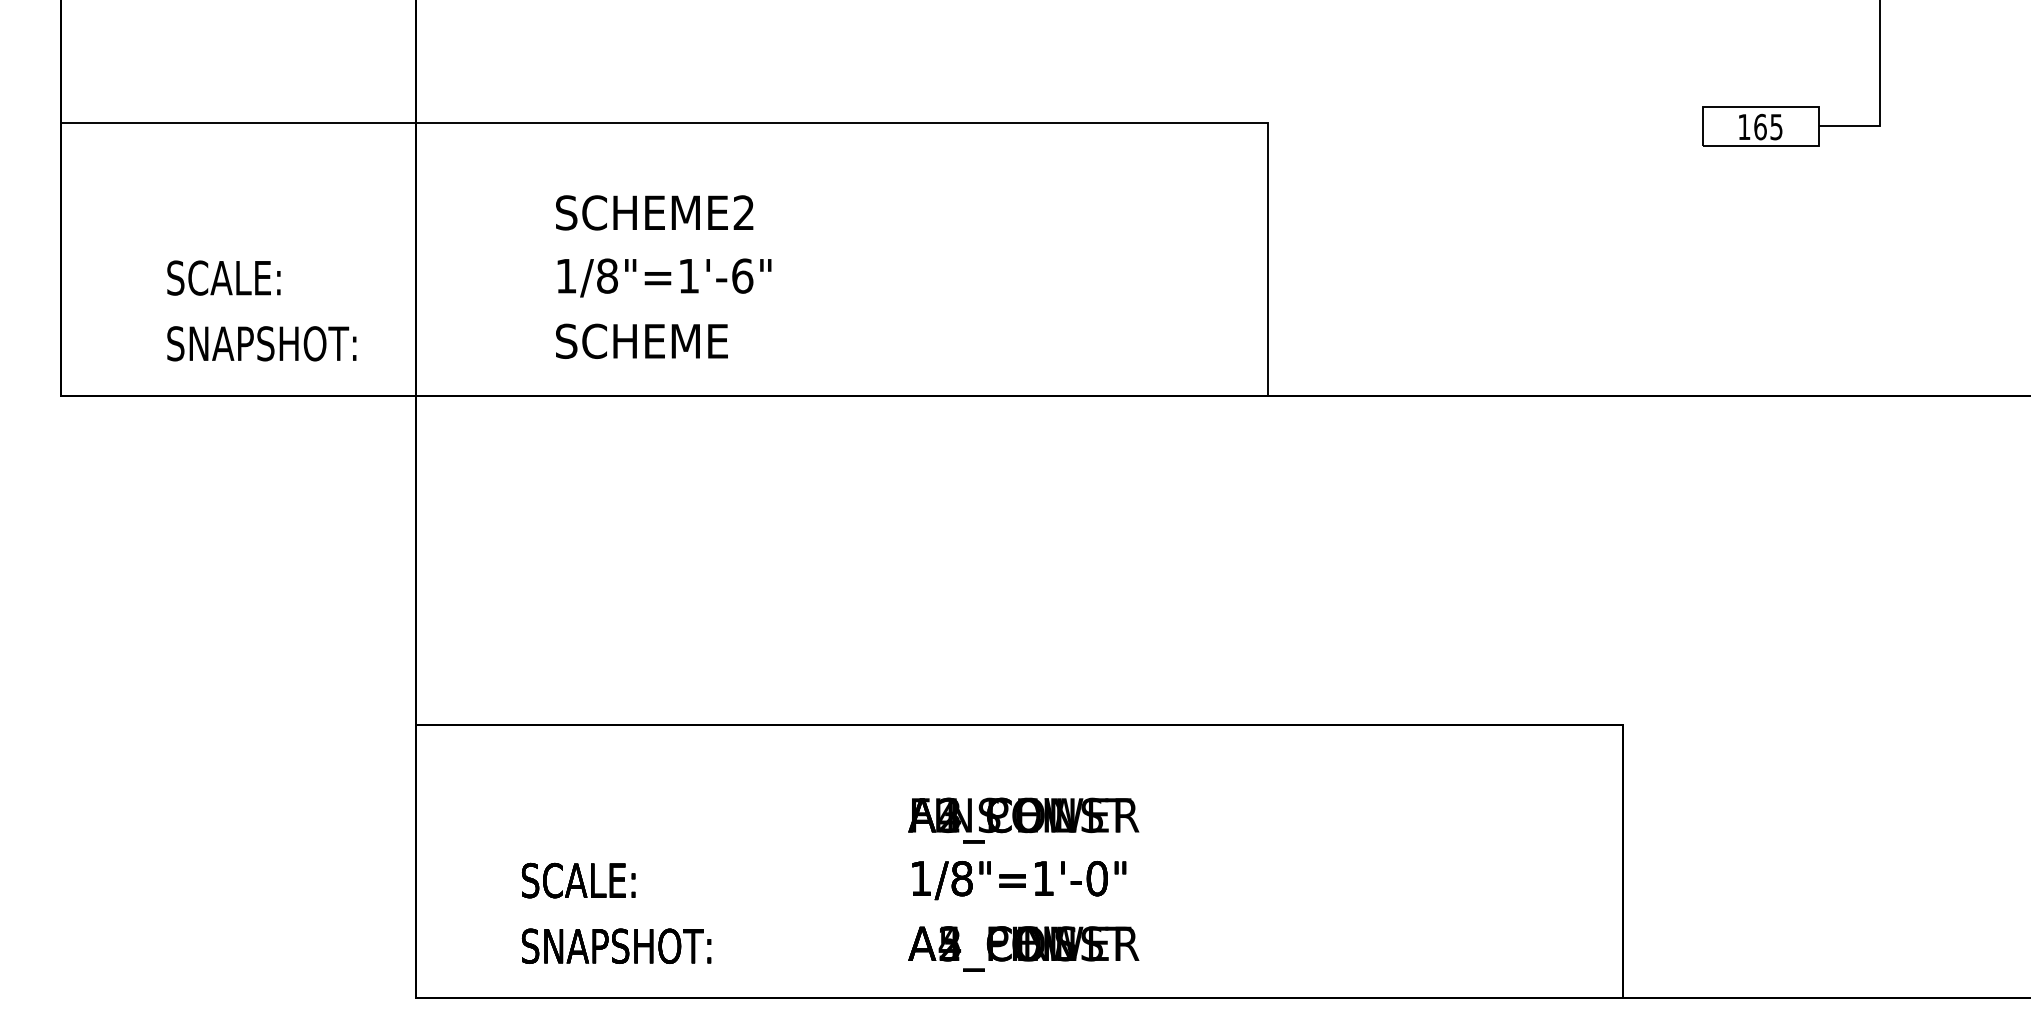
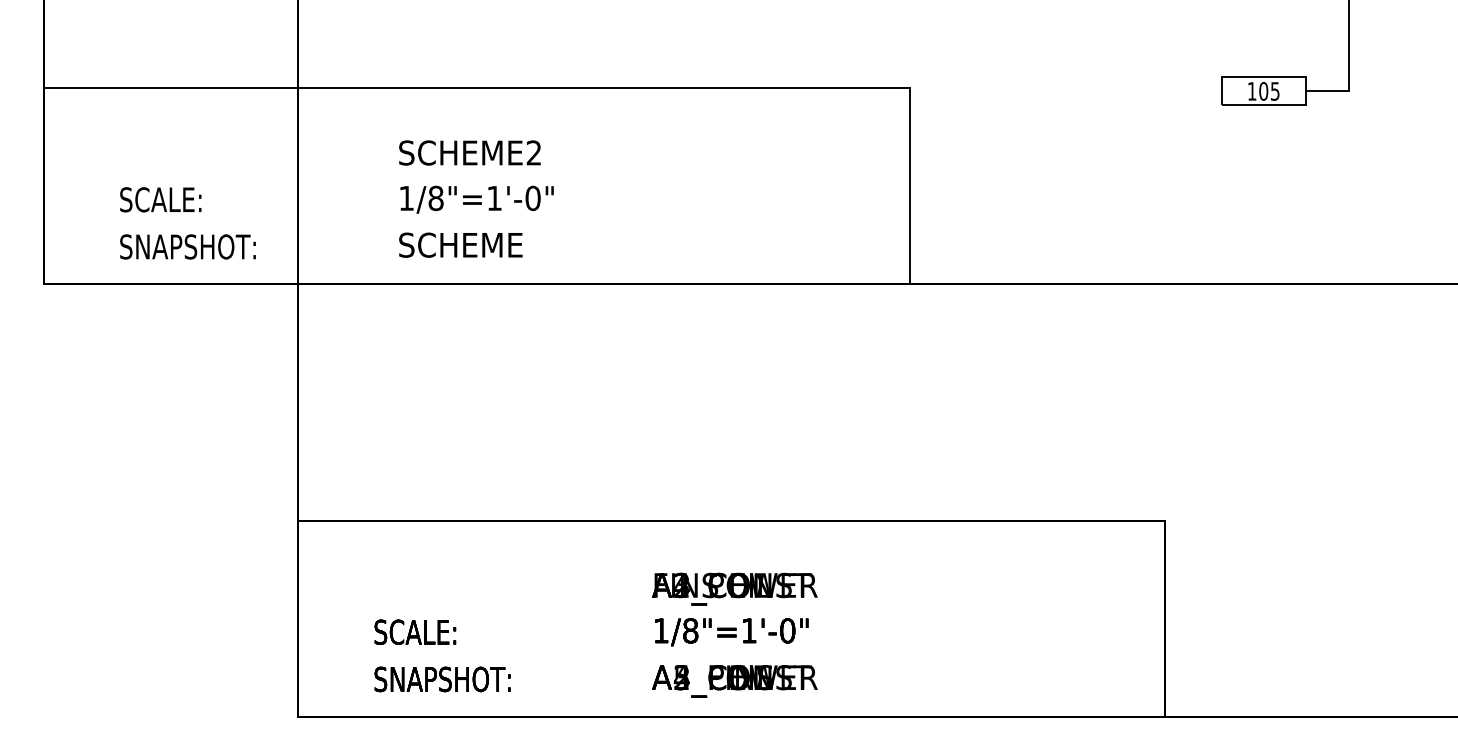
text: (1760, 126) -> (1263, 90), 165 -> 105
text: (742, 275) -> (533, 197), 1/8"=1'-6" -> 1/8"=1'-0"

